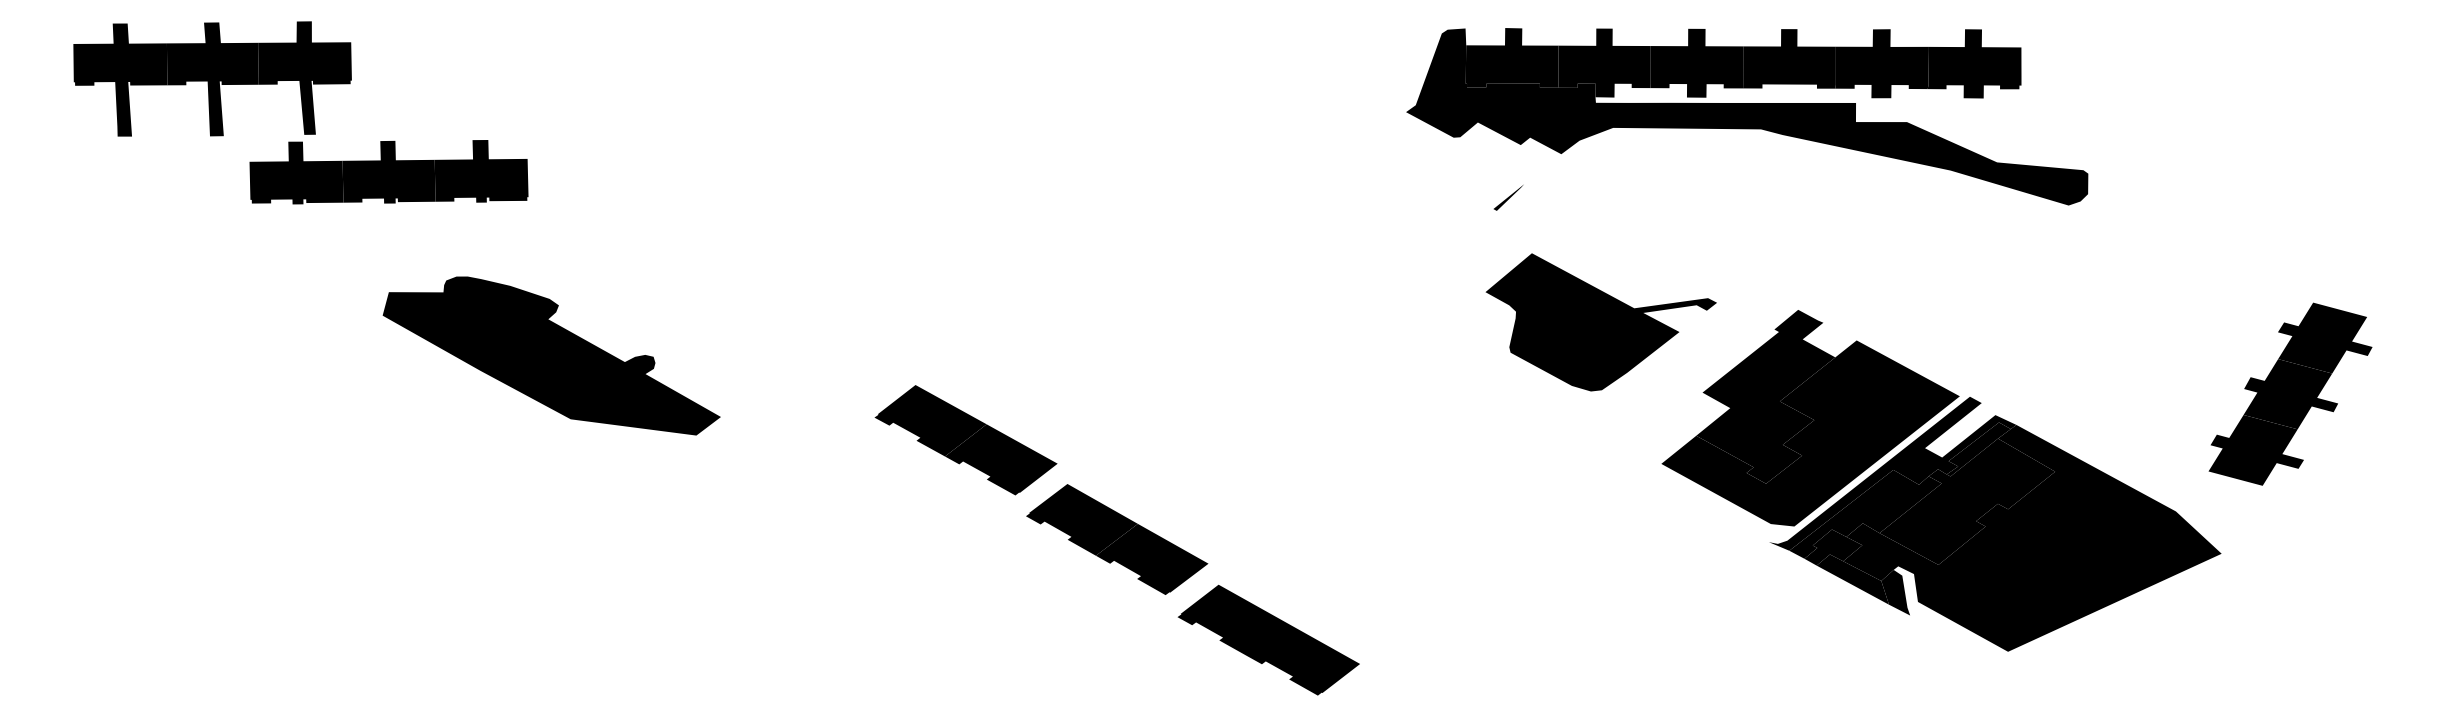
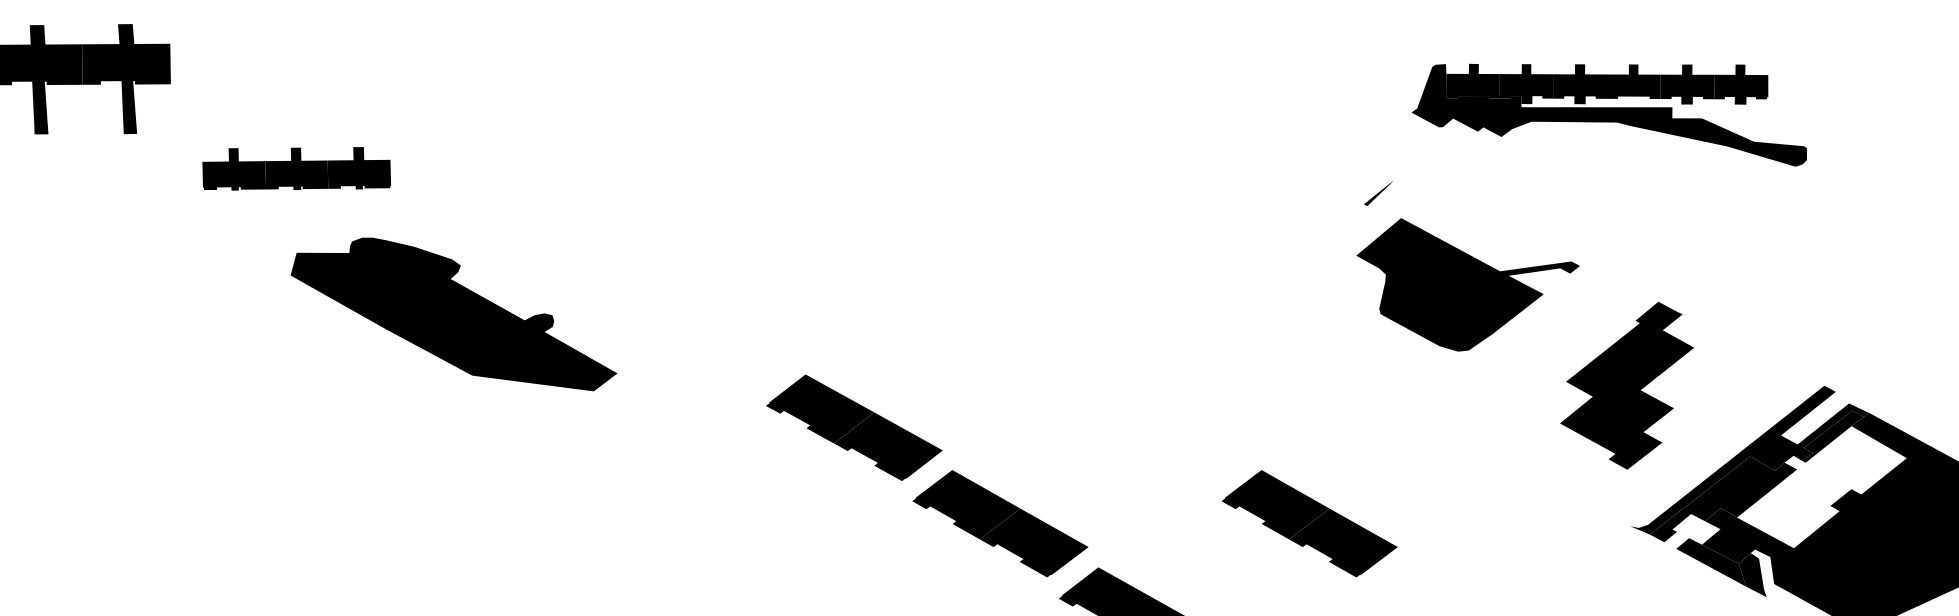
fill: (304, 77) -> (215, 77), removed
part: (1747, 116) -> (1609, 114), size x0.6
part: (388, 172) -> (296, 169), size x0.7
part: (1600, 322) -> (1467, 285), moved
part: (551, 355) -> (453, 314), moved
fill: (1810, 433) -> (1670, 421), removed
fill: (1967, 501) -> (1822, 486), removed
part: (1437, 539) -> (1309, 523), added
fill: (1833, 547) -> (1692, 531), removed

